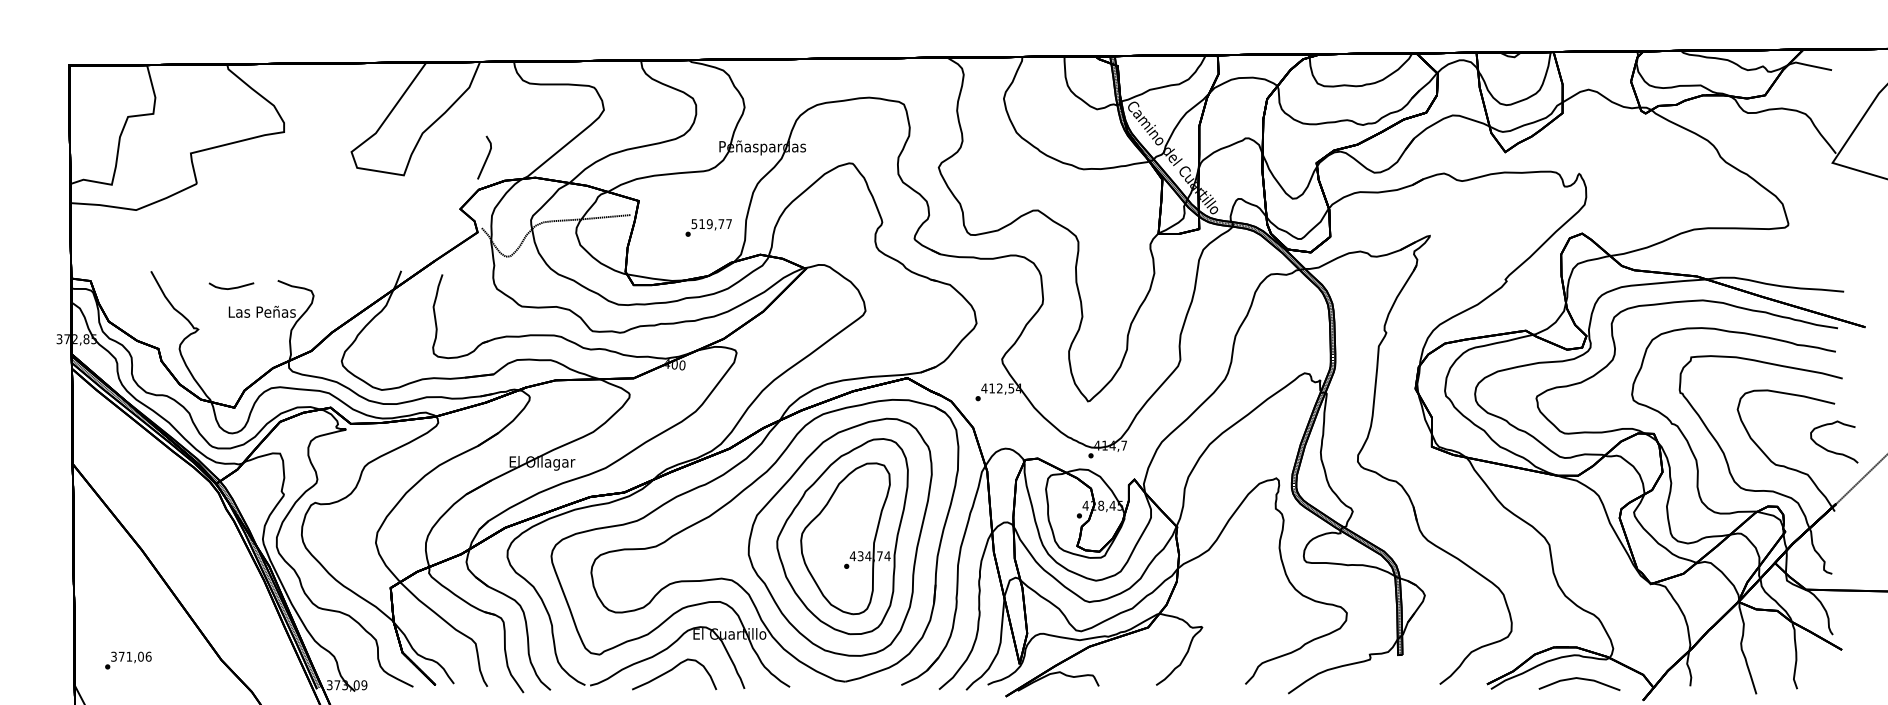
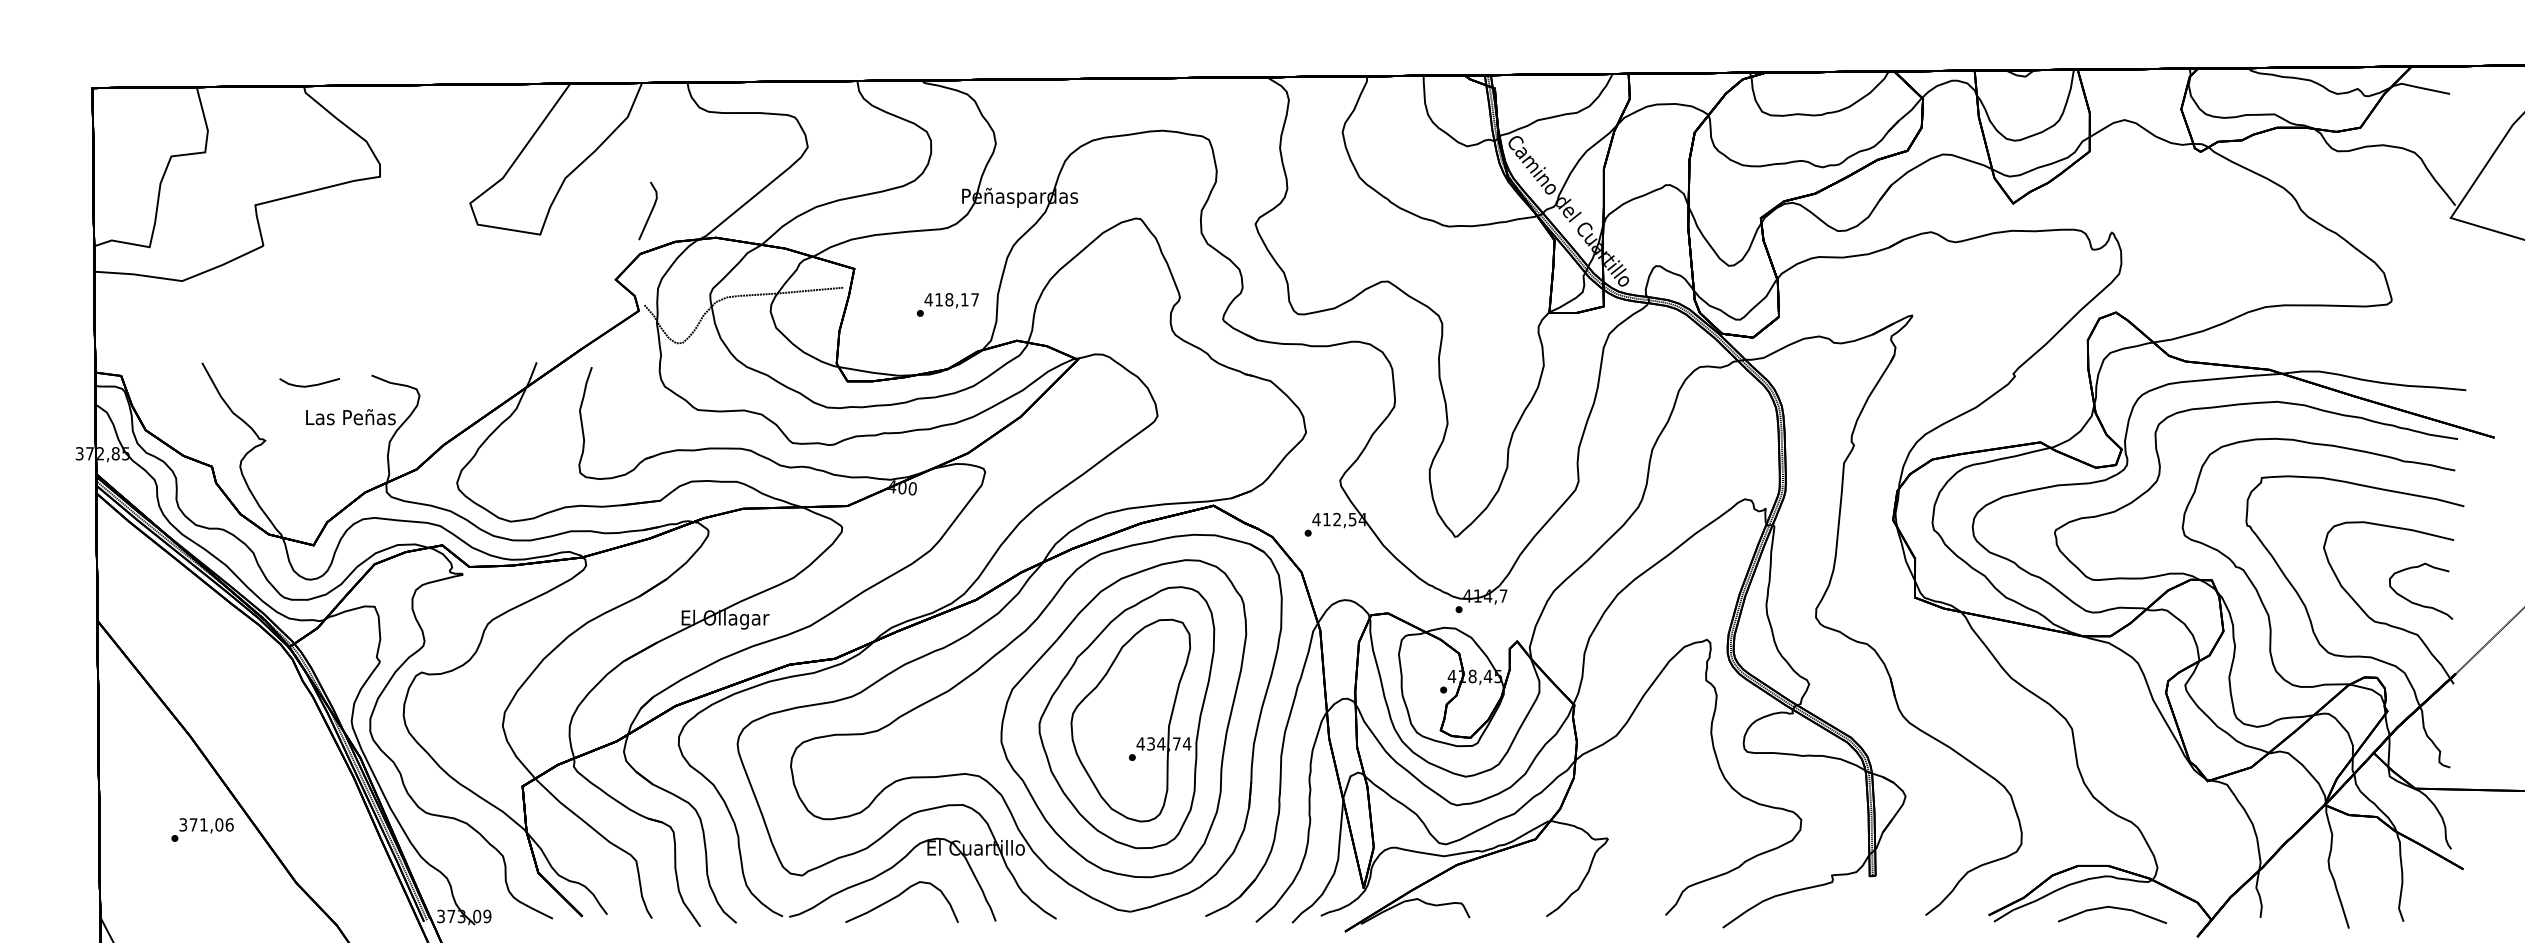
text: (707, 224) -> (946, 300), 519,77 -> 418,17
curve: (1831, 450) -> (2417, 602), moved
text: (128, 660) -> (202, 829), moved

